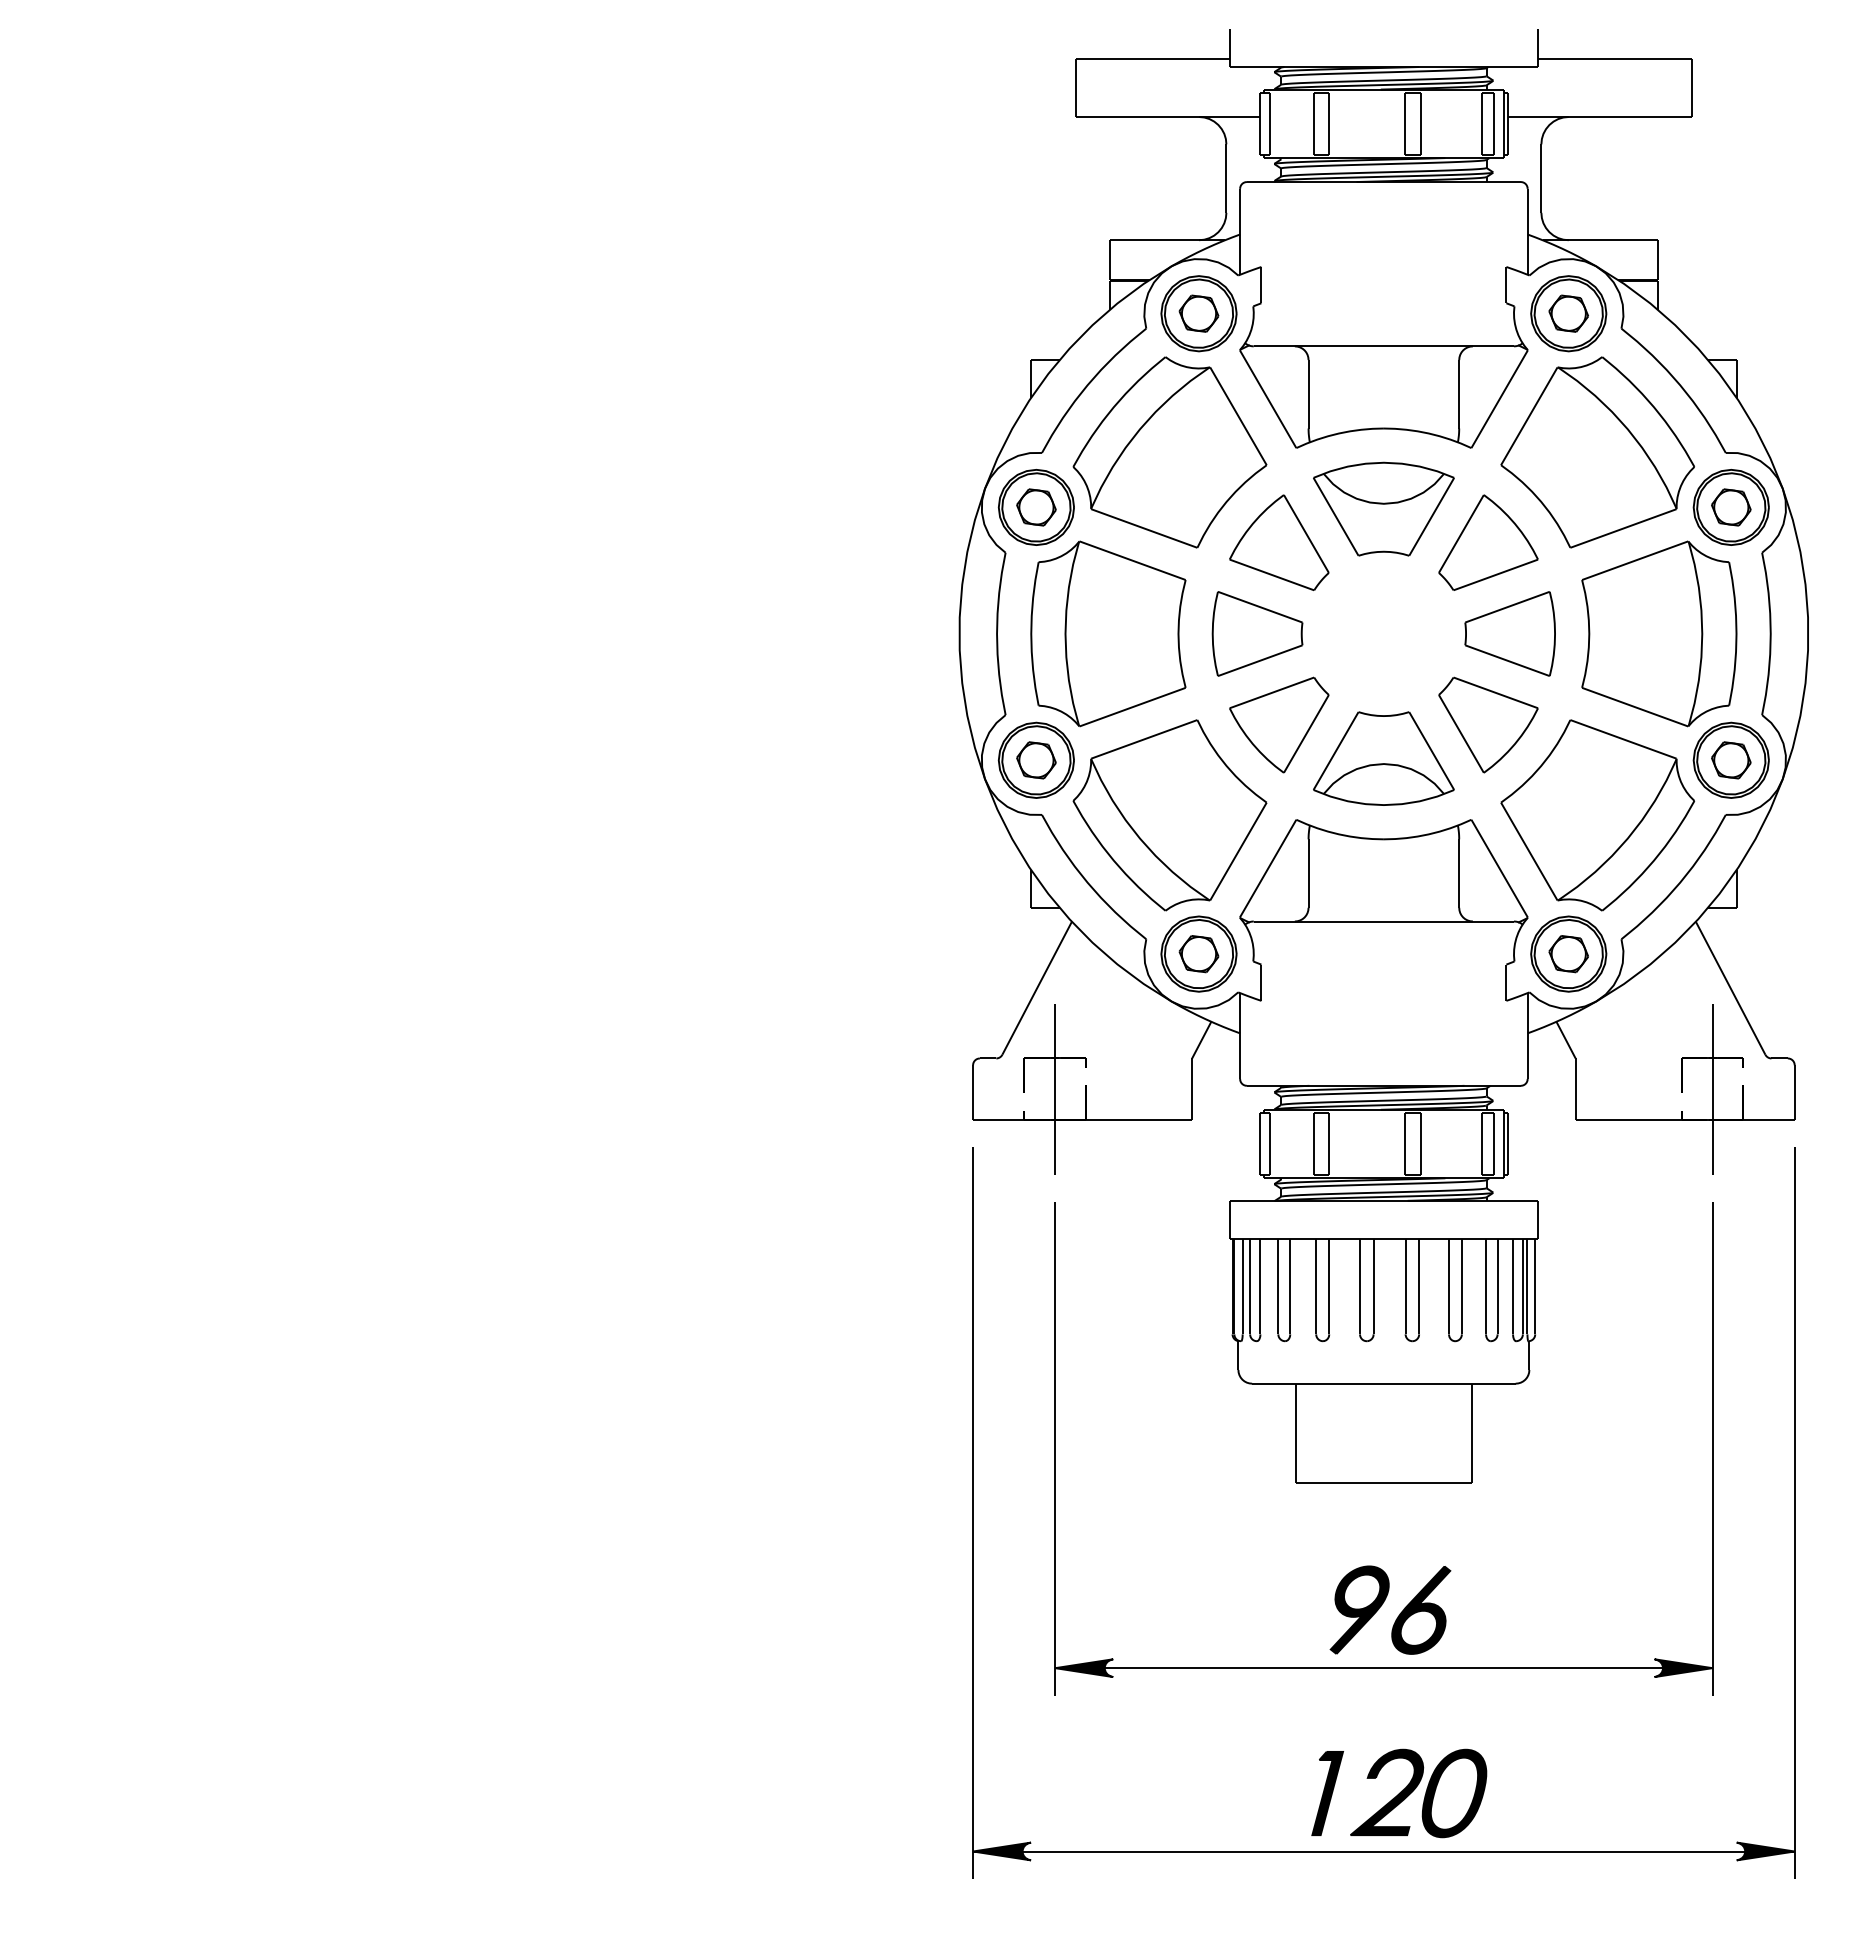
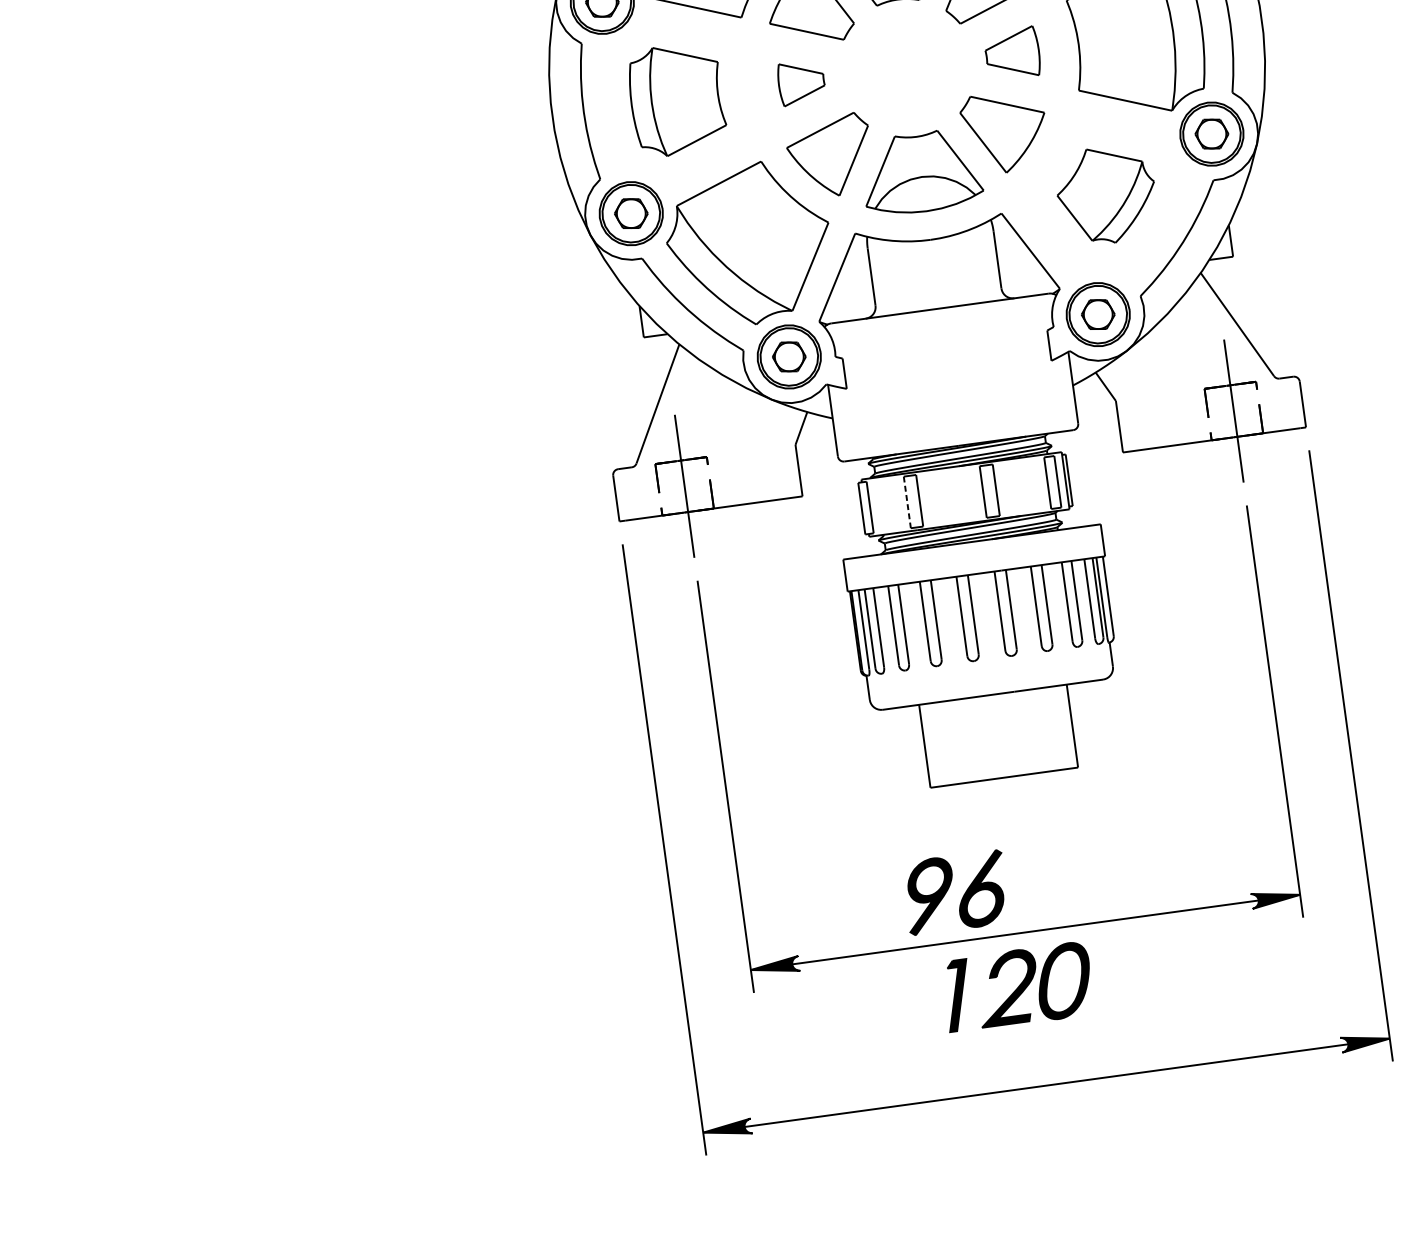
part: (1108, 633) -> (676, 99), size x0.7
part: (1257, 633) -> (801, 82), size x0.6
part: (1509, 633) -> (1012, 53), size x0.7
part: (1597, 815) -> (1106, 195), size x0.6
line: (1314, 1144) -> (907, 502), solid -> dashed
part: (1382, 1605) -> (948, 889), moved
part: (1399, 1793) -> (1018, 987), moved

